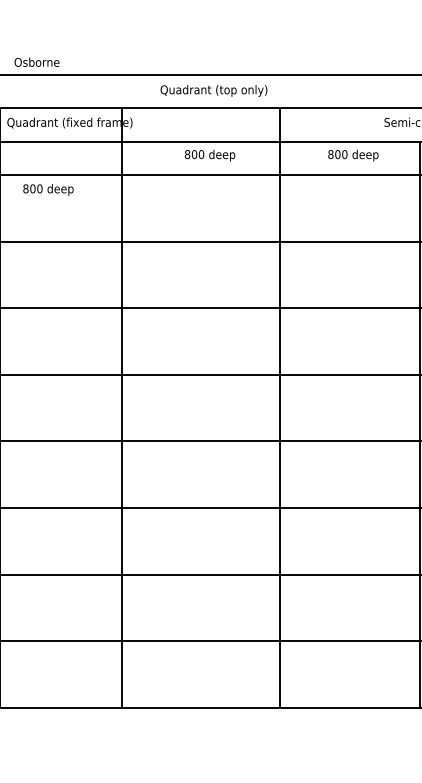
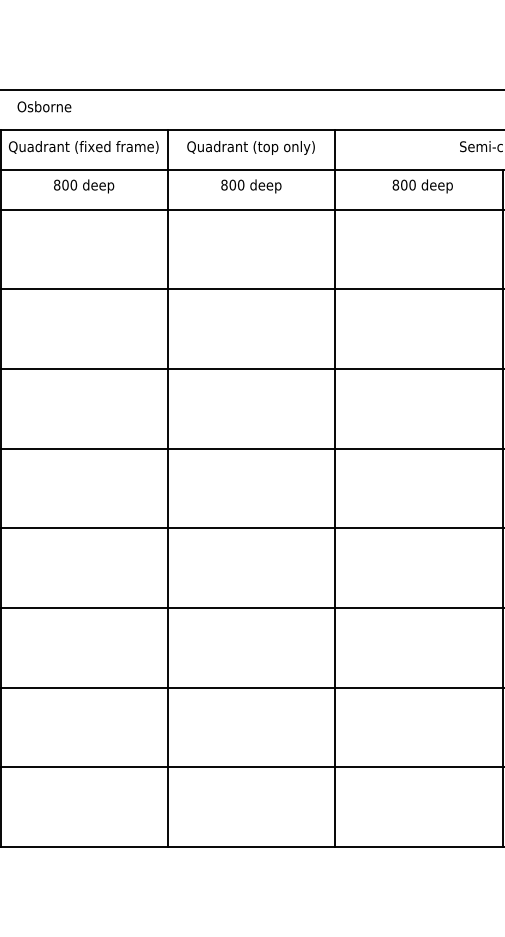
text: (37, 62) -> (44, 106), moved
text: (213, 90) -> (250, 147), moved
text: (48, 189) -> (84, 186), moved
line: (121, 407) -> (167, 487), moved

